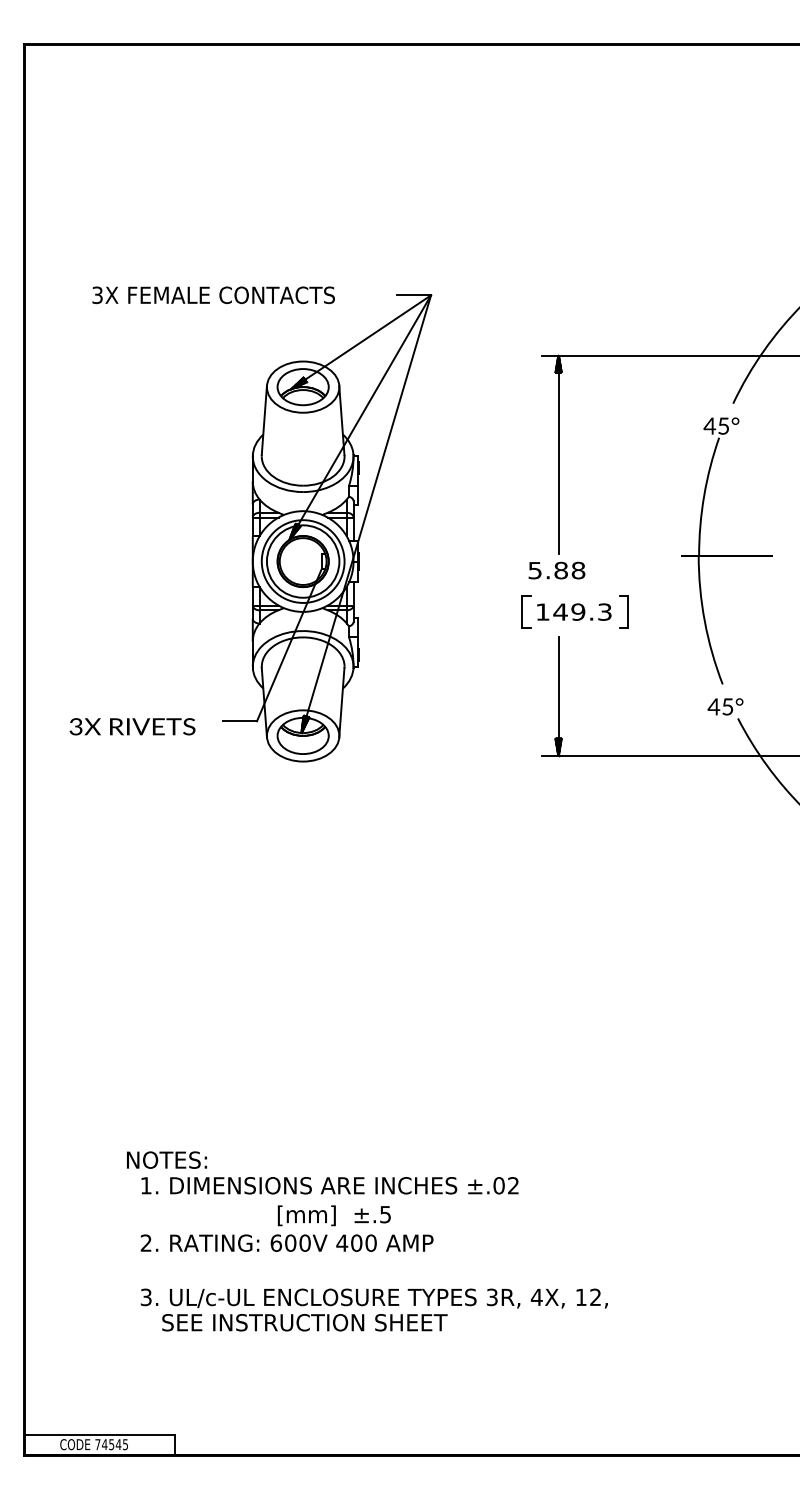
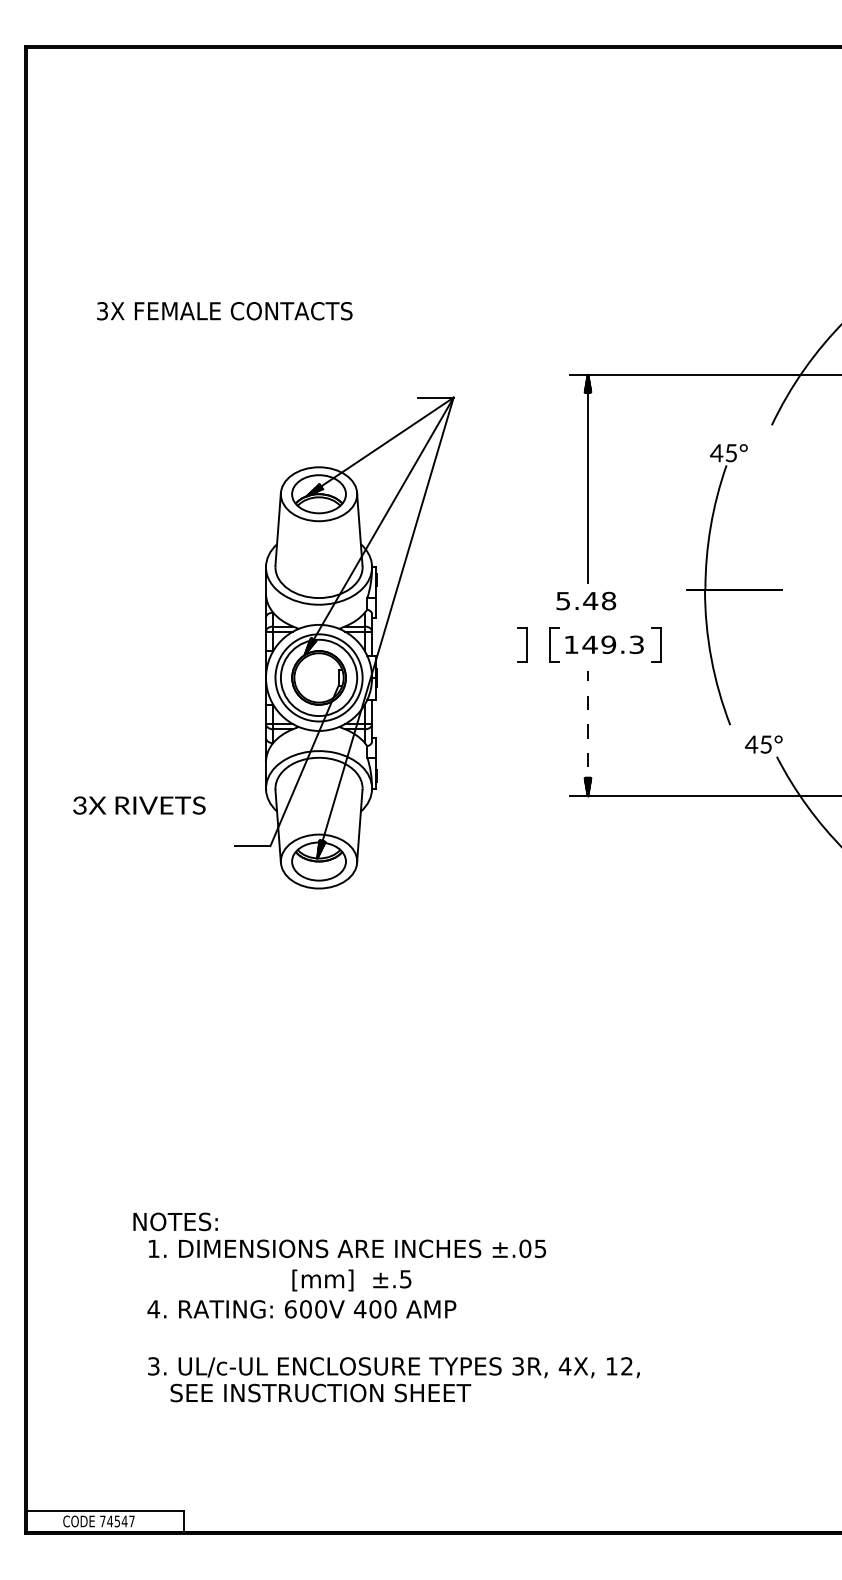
part: (327, 528) -> (344, 643), moved
part: (726, 550) -> (734, 584), moved
text: (561, 570) -> (591, 600), 5.88 -> 5.48
part: (495, 611) -> (521, 644), added
line: (558, 695) -> (587, 732), solid -> dashed
text: (132, 726) -> (139, 805), moved
text: (513, 1185) -> (540, 1248), ±.02 -> ±.05
text: (146, 1242) -> (154, 1308), 2. -> 4.
text: (125, 1444) -> (131, 1521), 74545 -> 74547

